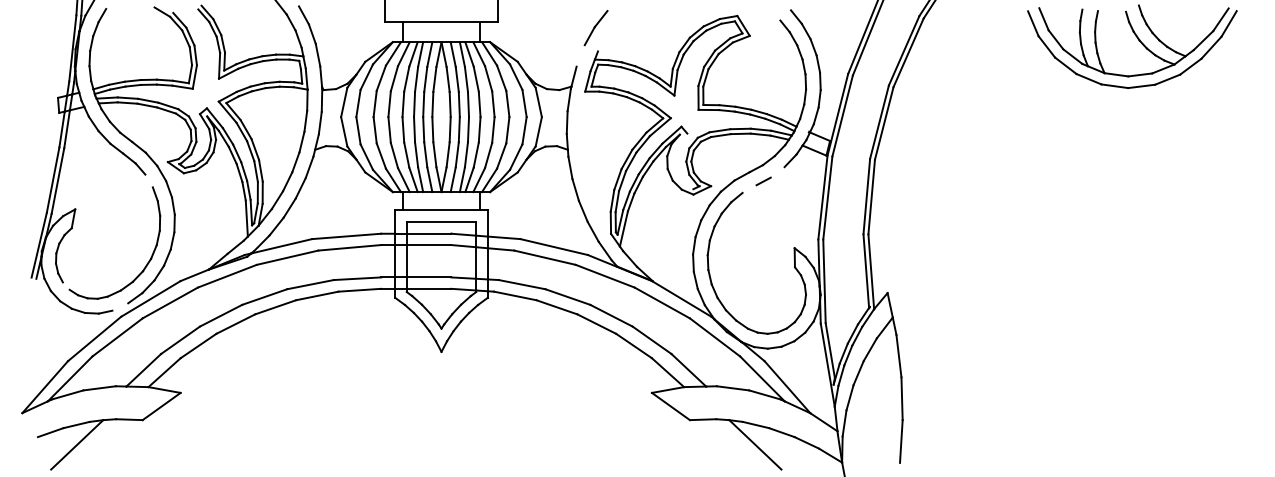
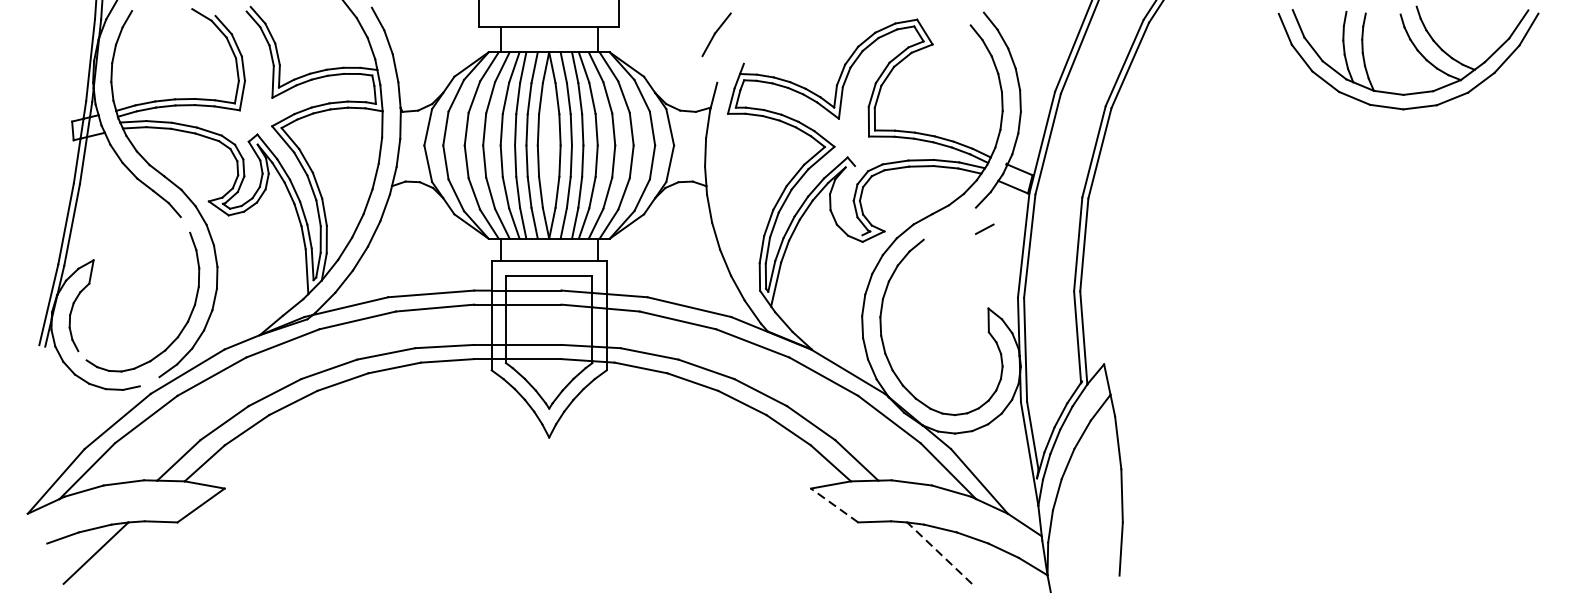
part: (595, 27) -> (715, 34), moved
line: (763, 181) -> (984, 229), moved
line: (670, 406) -> (834, 505), solid -> dashed
line: (755, 444) -> (939, 552), solid -> dashed

